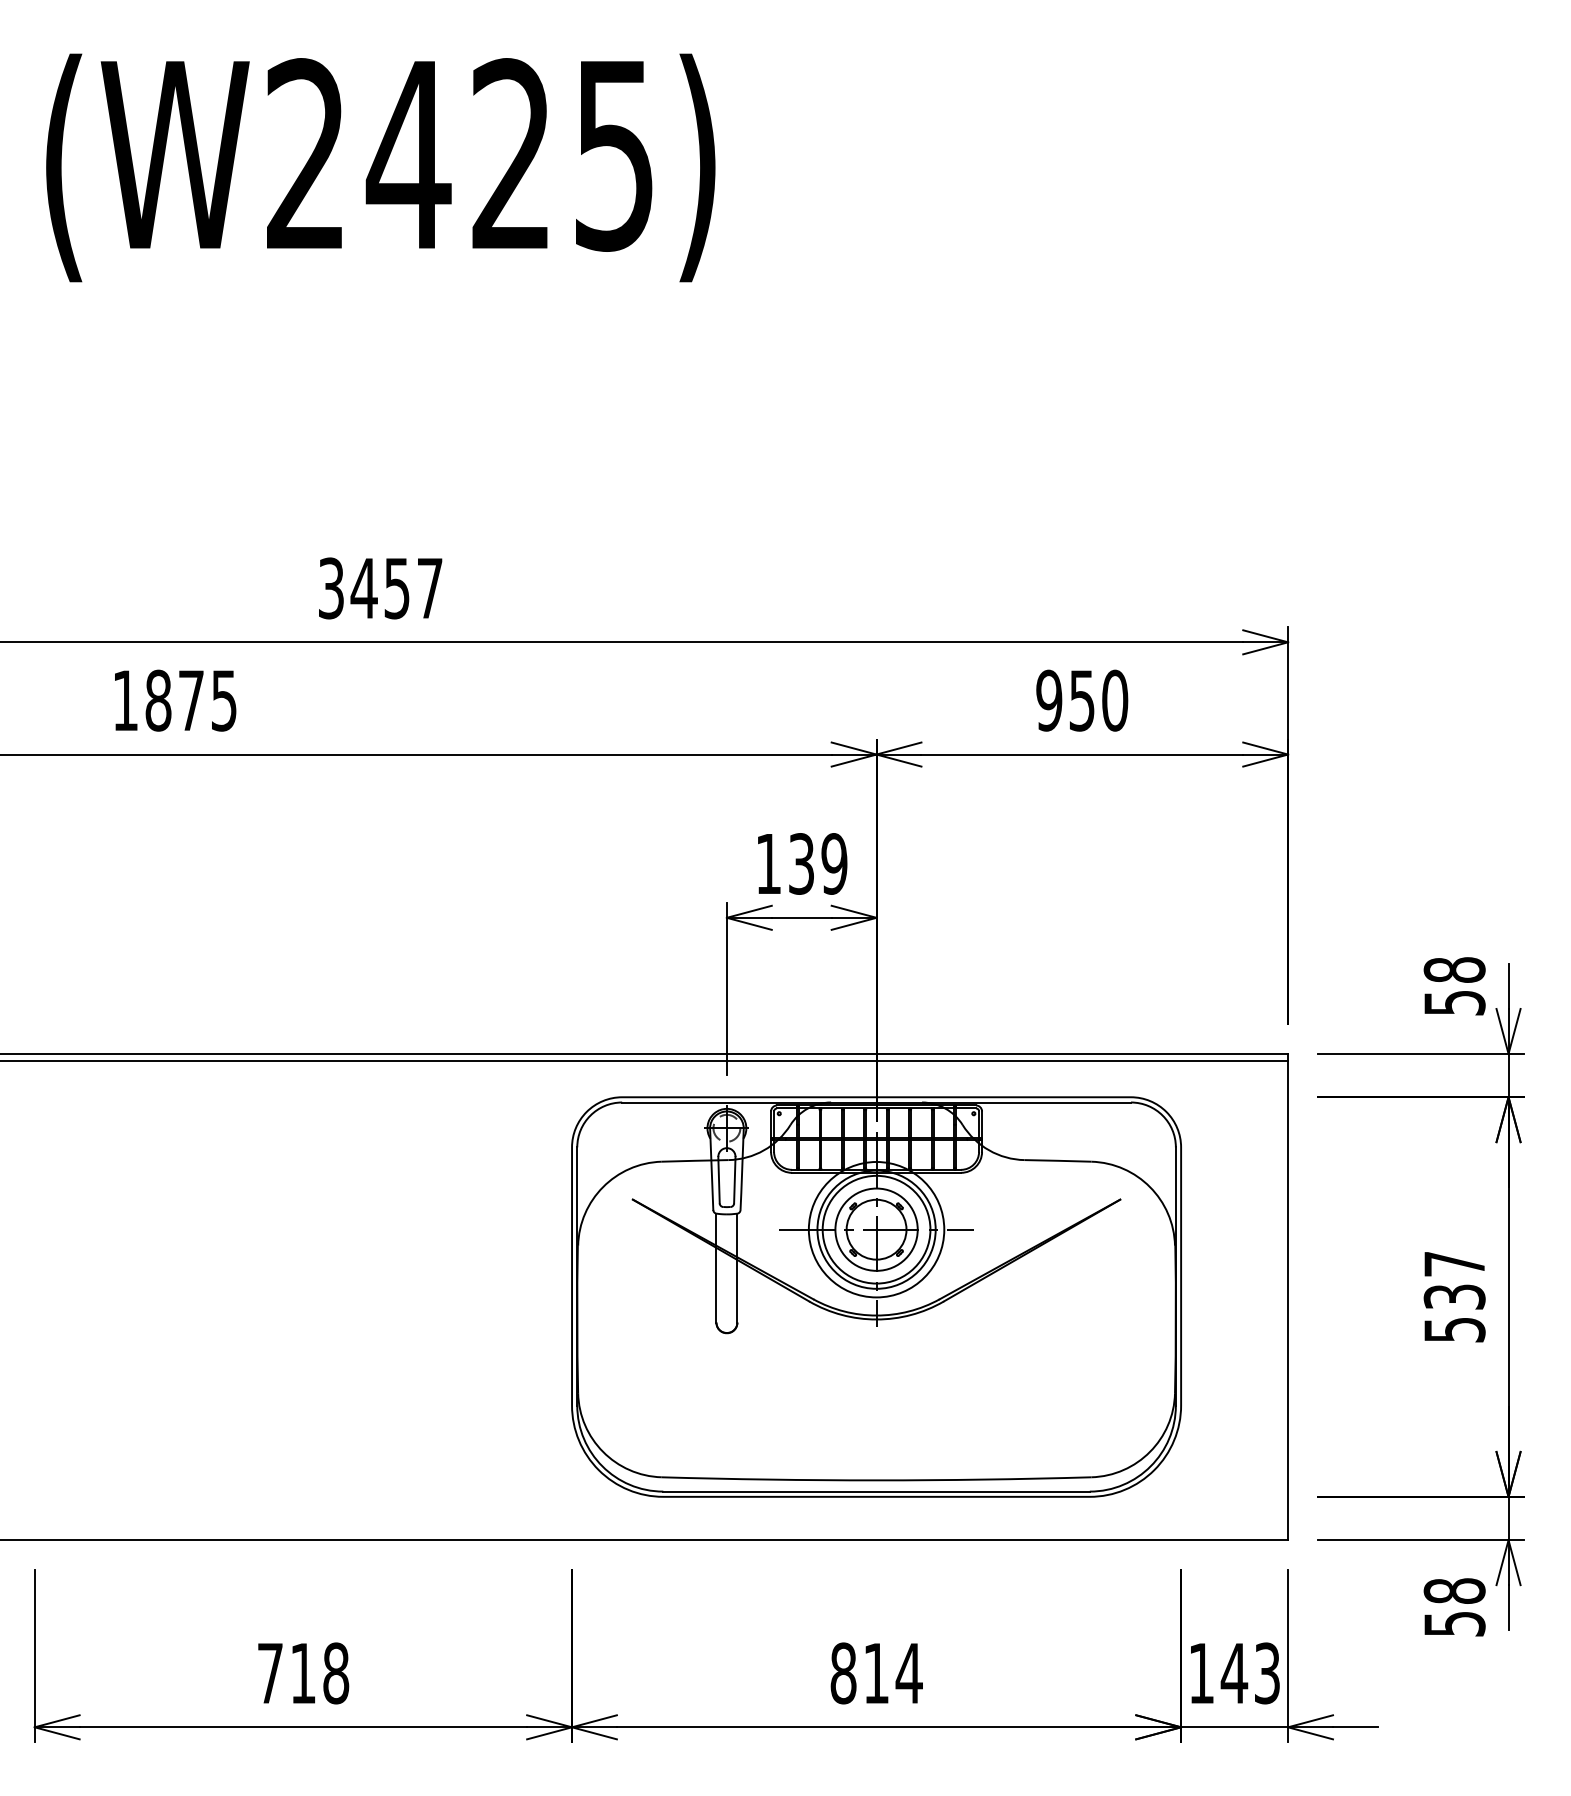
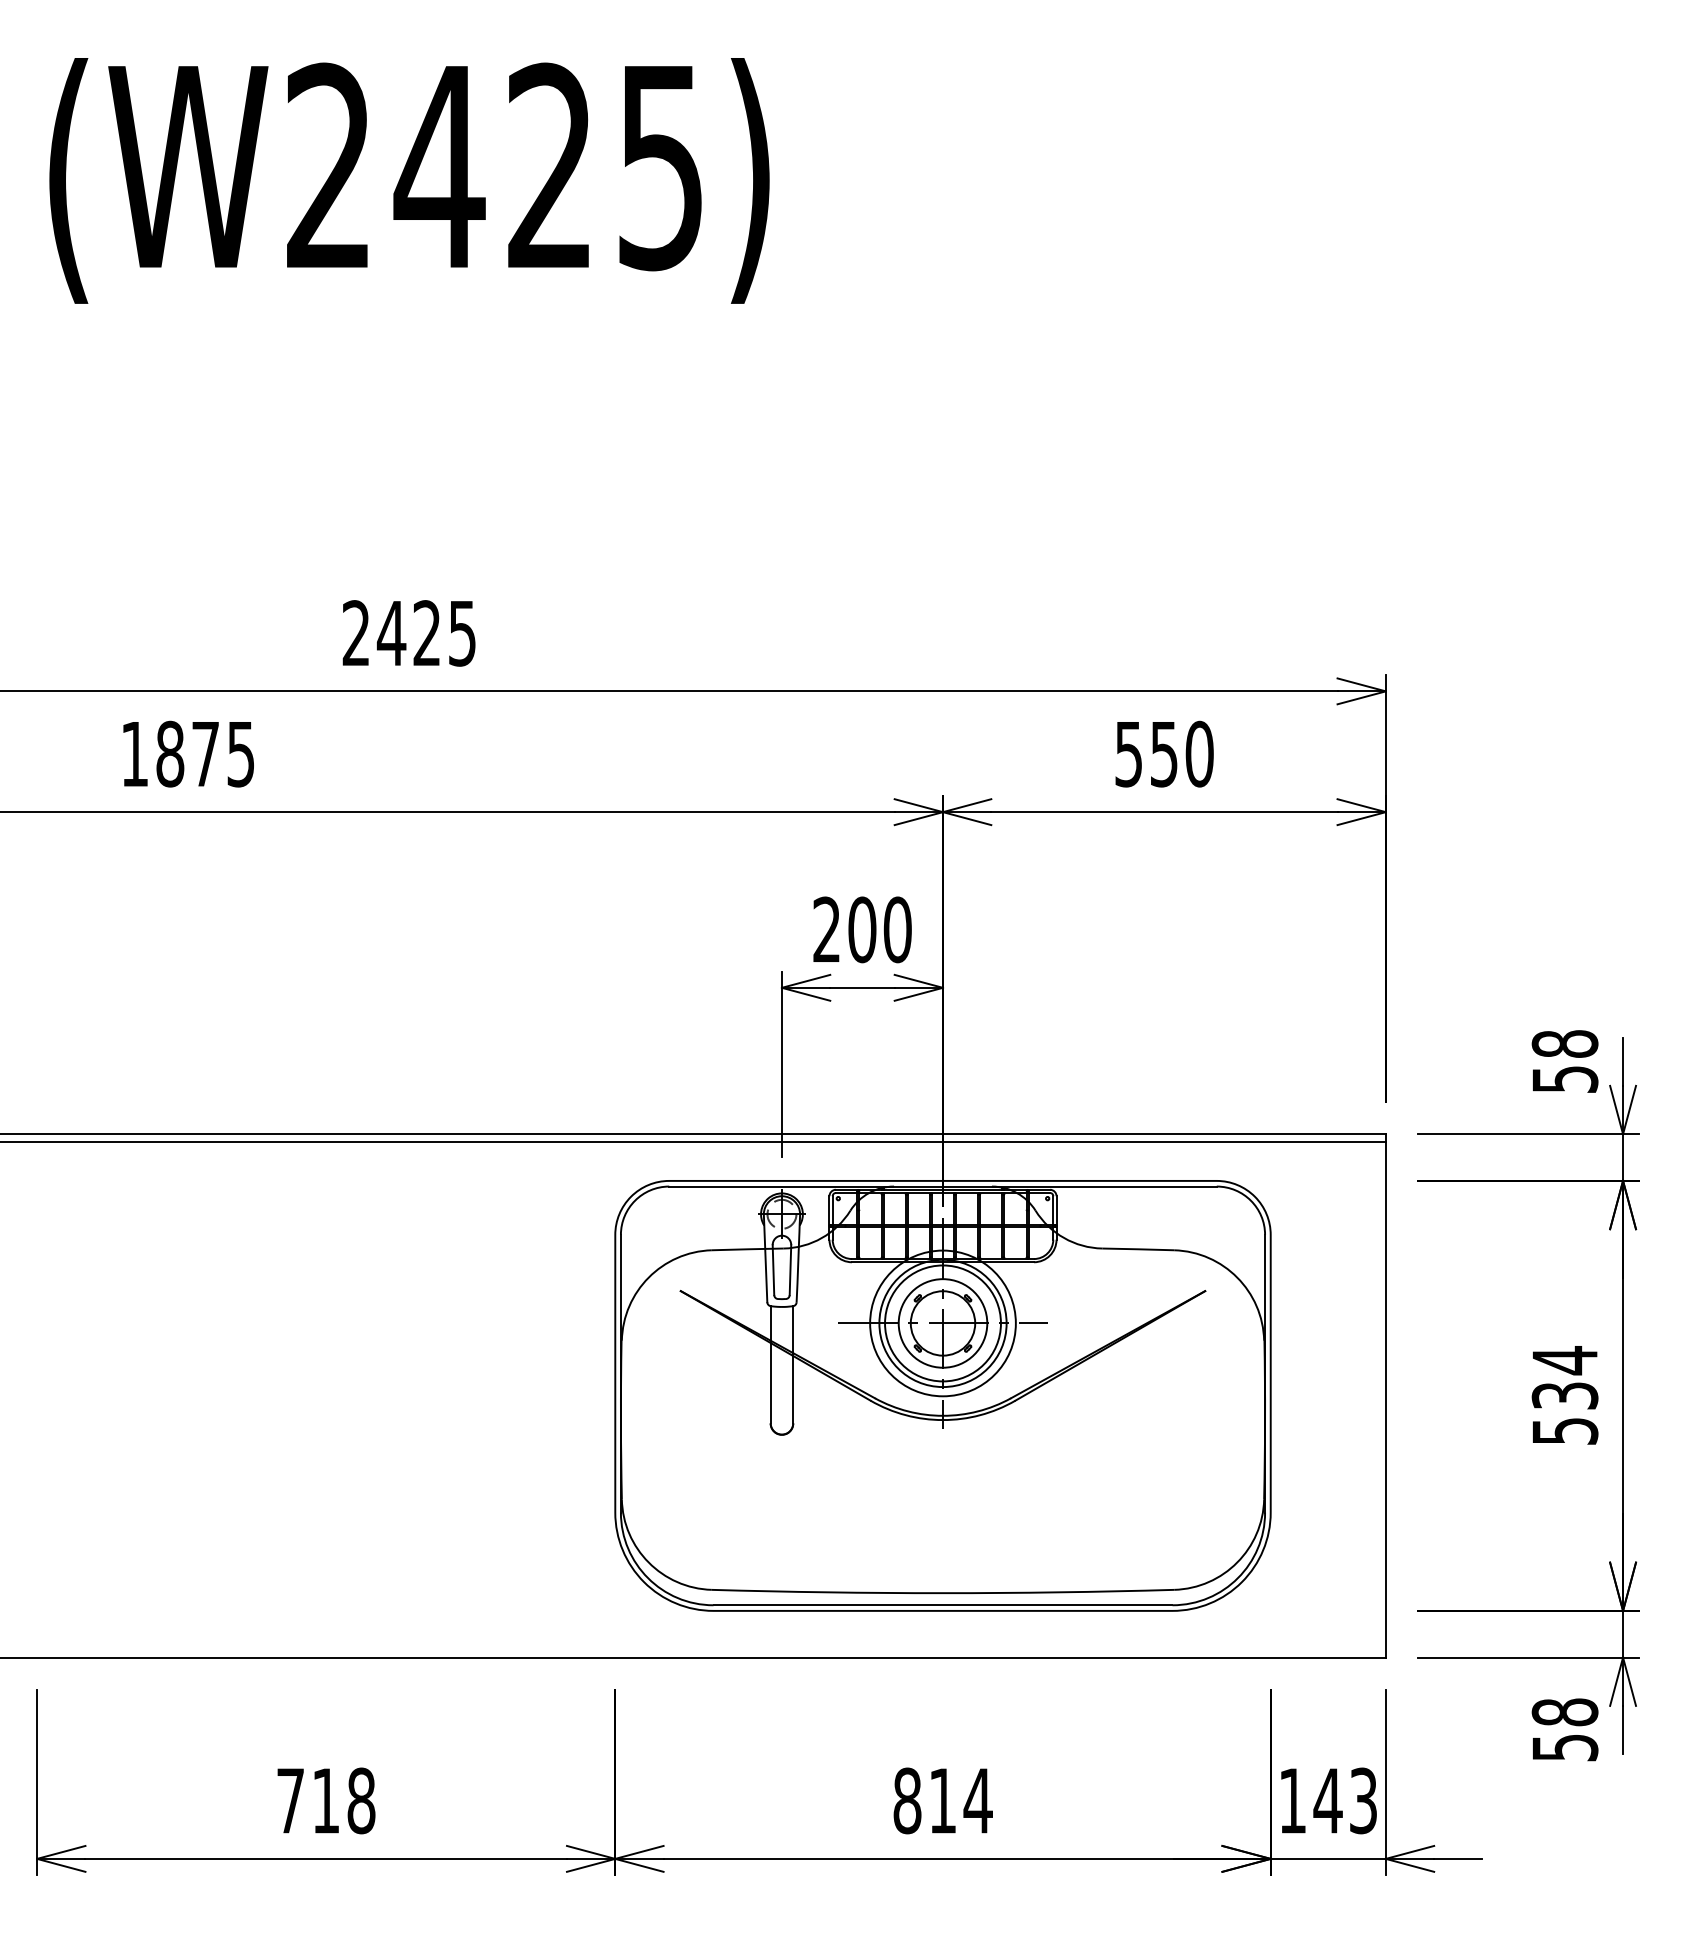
text: (379, 588) -> (408, 633), 3457 -> 2425
text: (1048, 700) -> (1128, 753), 950 -> 550
text: (801, 863) -> (862, 929), 139 -> 200
text: (1454, 1264) -> (1564, 1360), 537 -> 534

